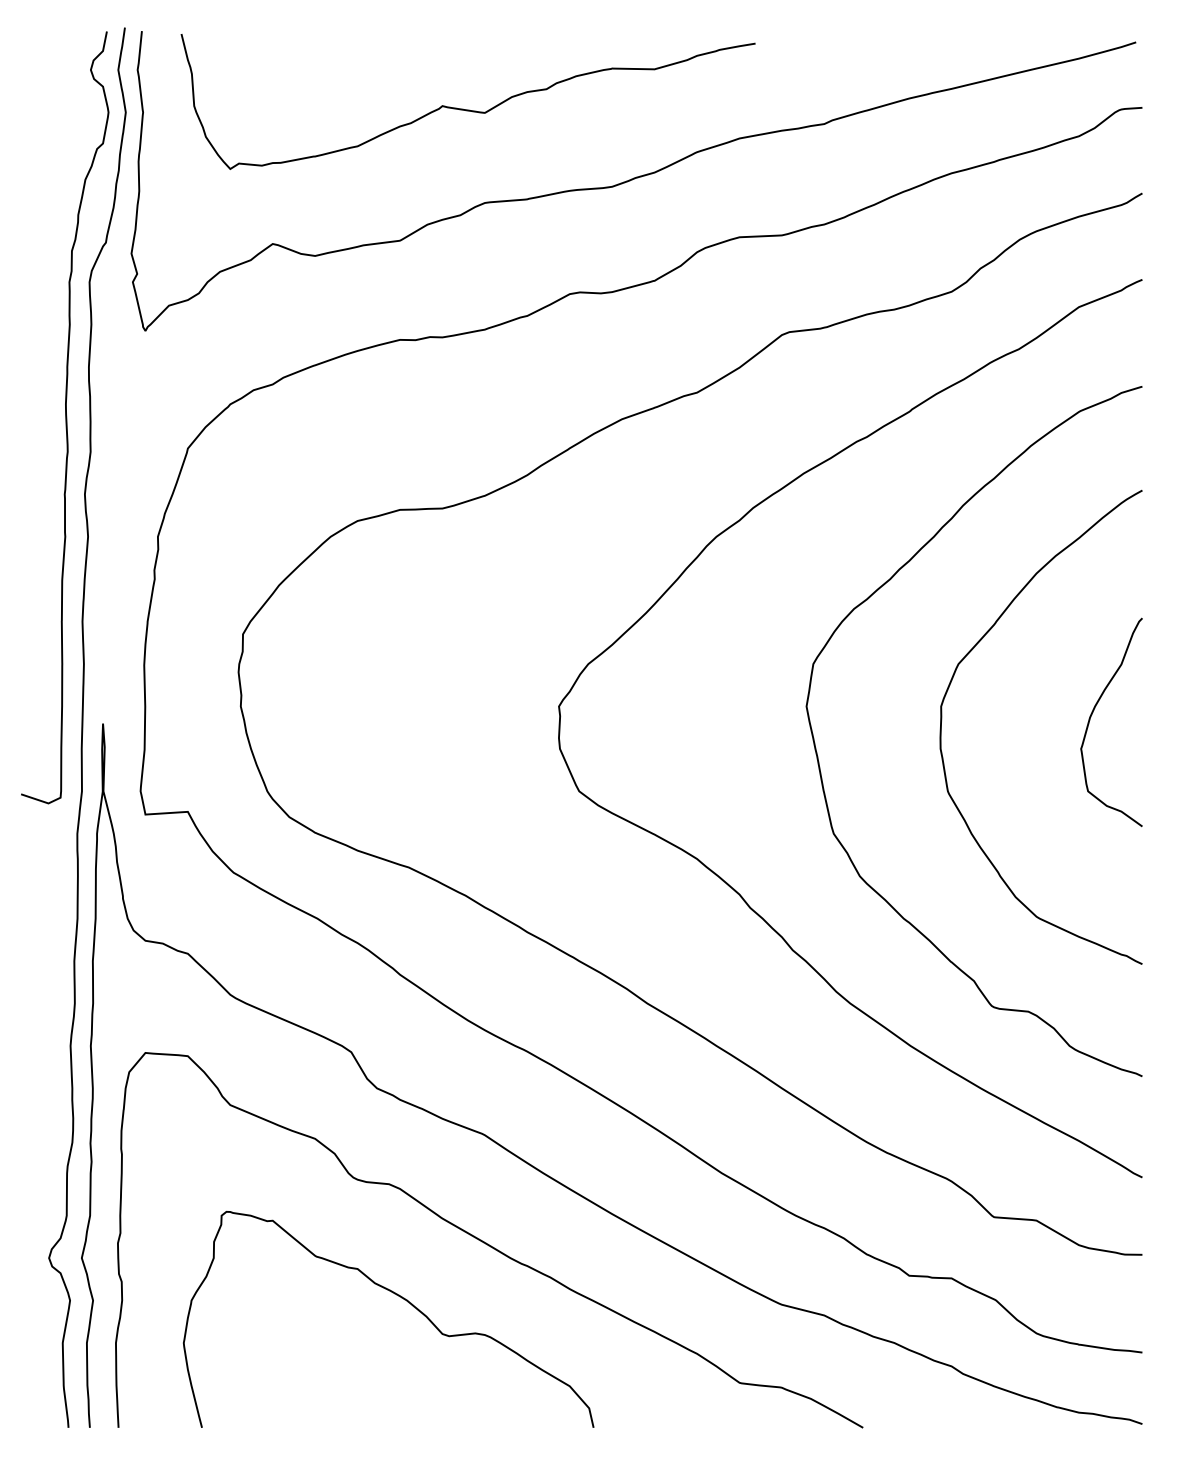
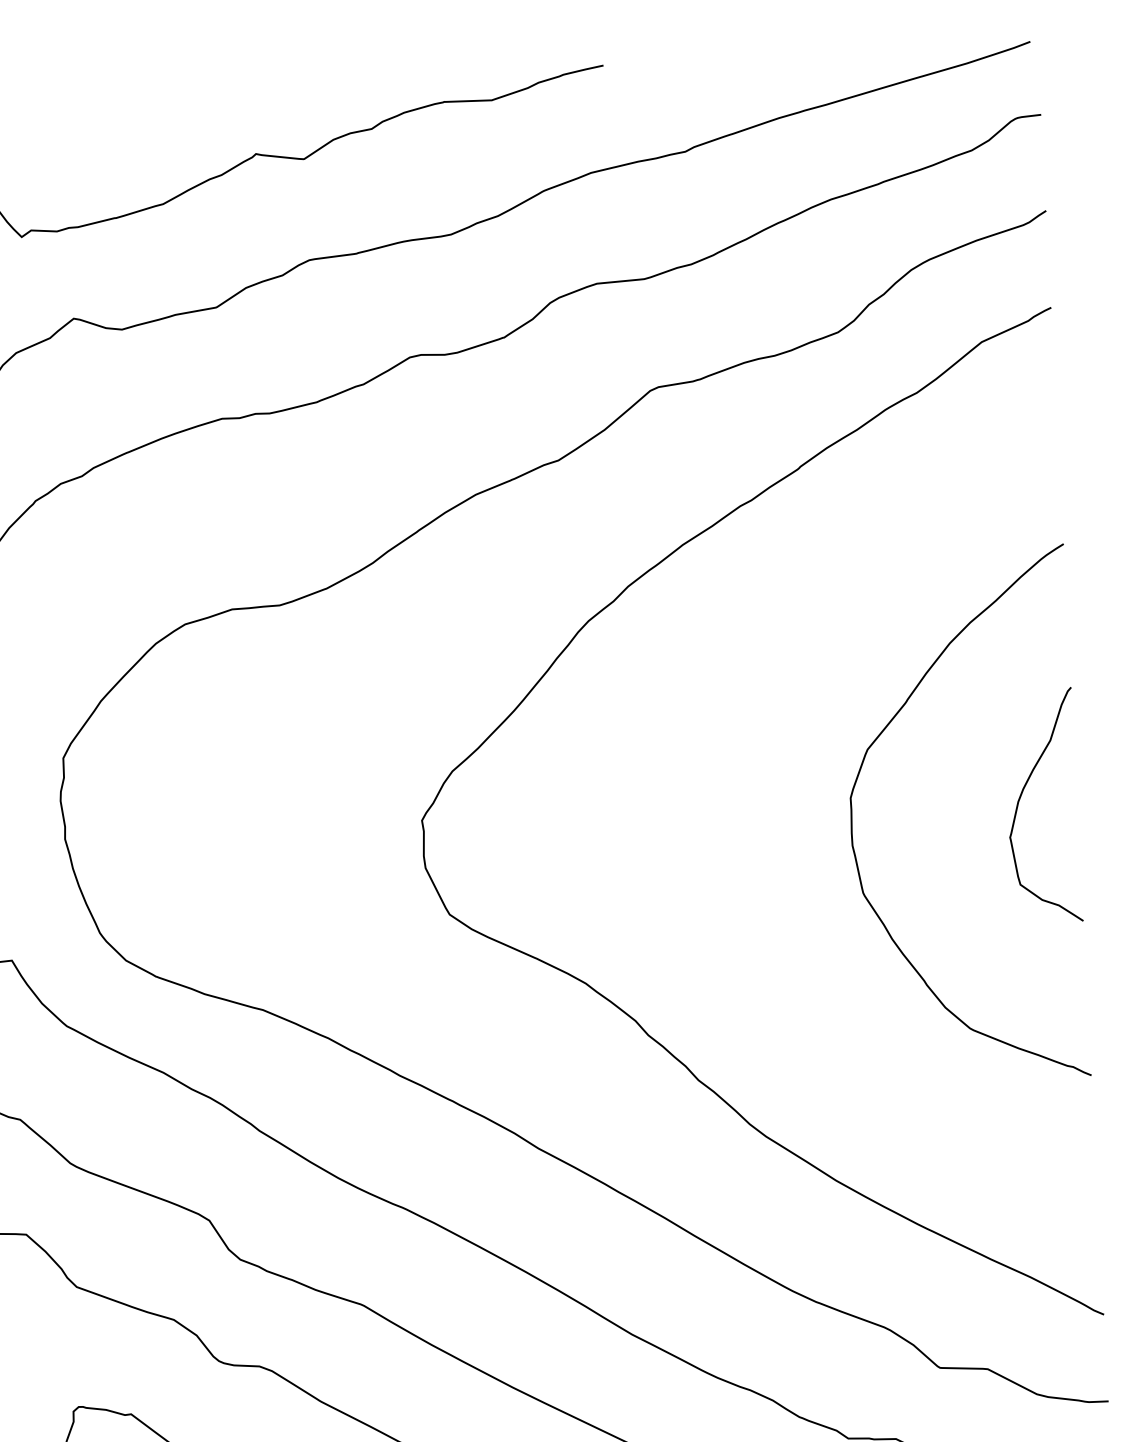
curve: (819, 761) -> (717, 867), removed

